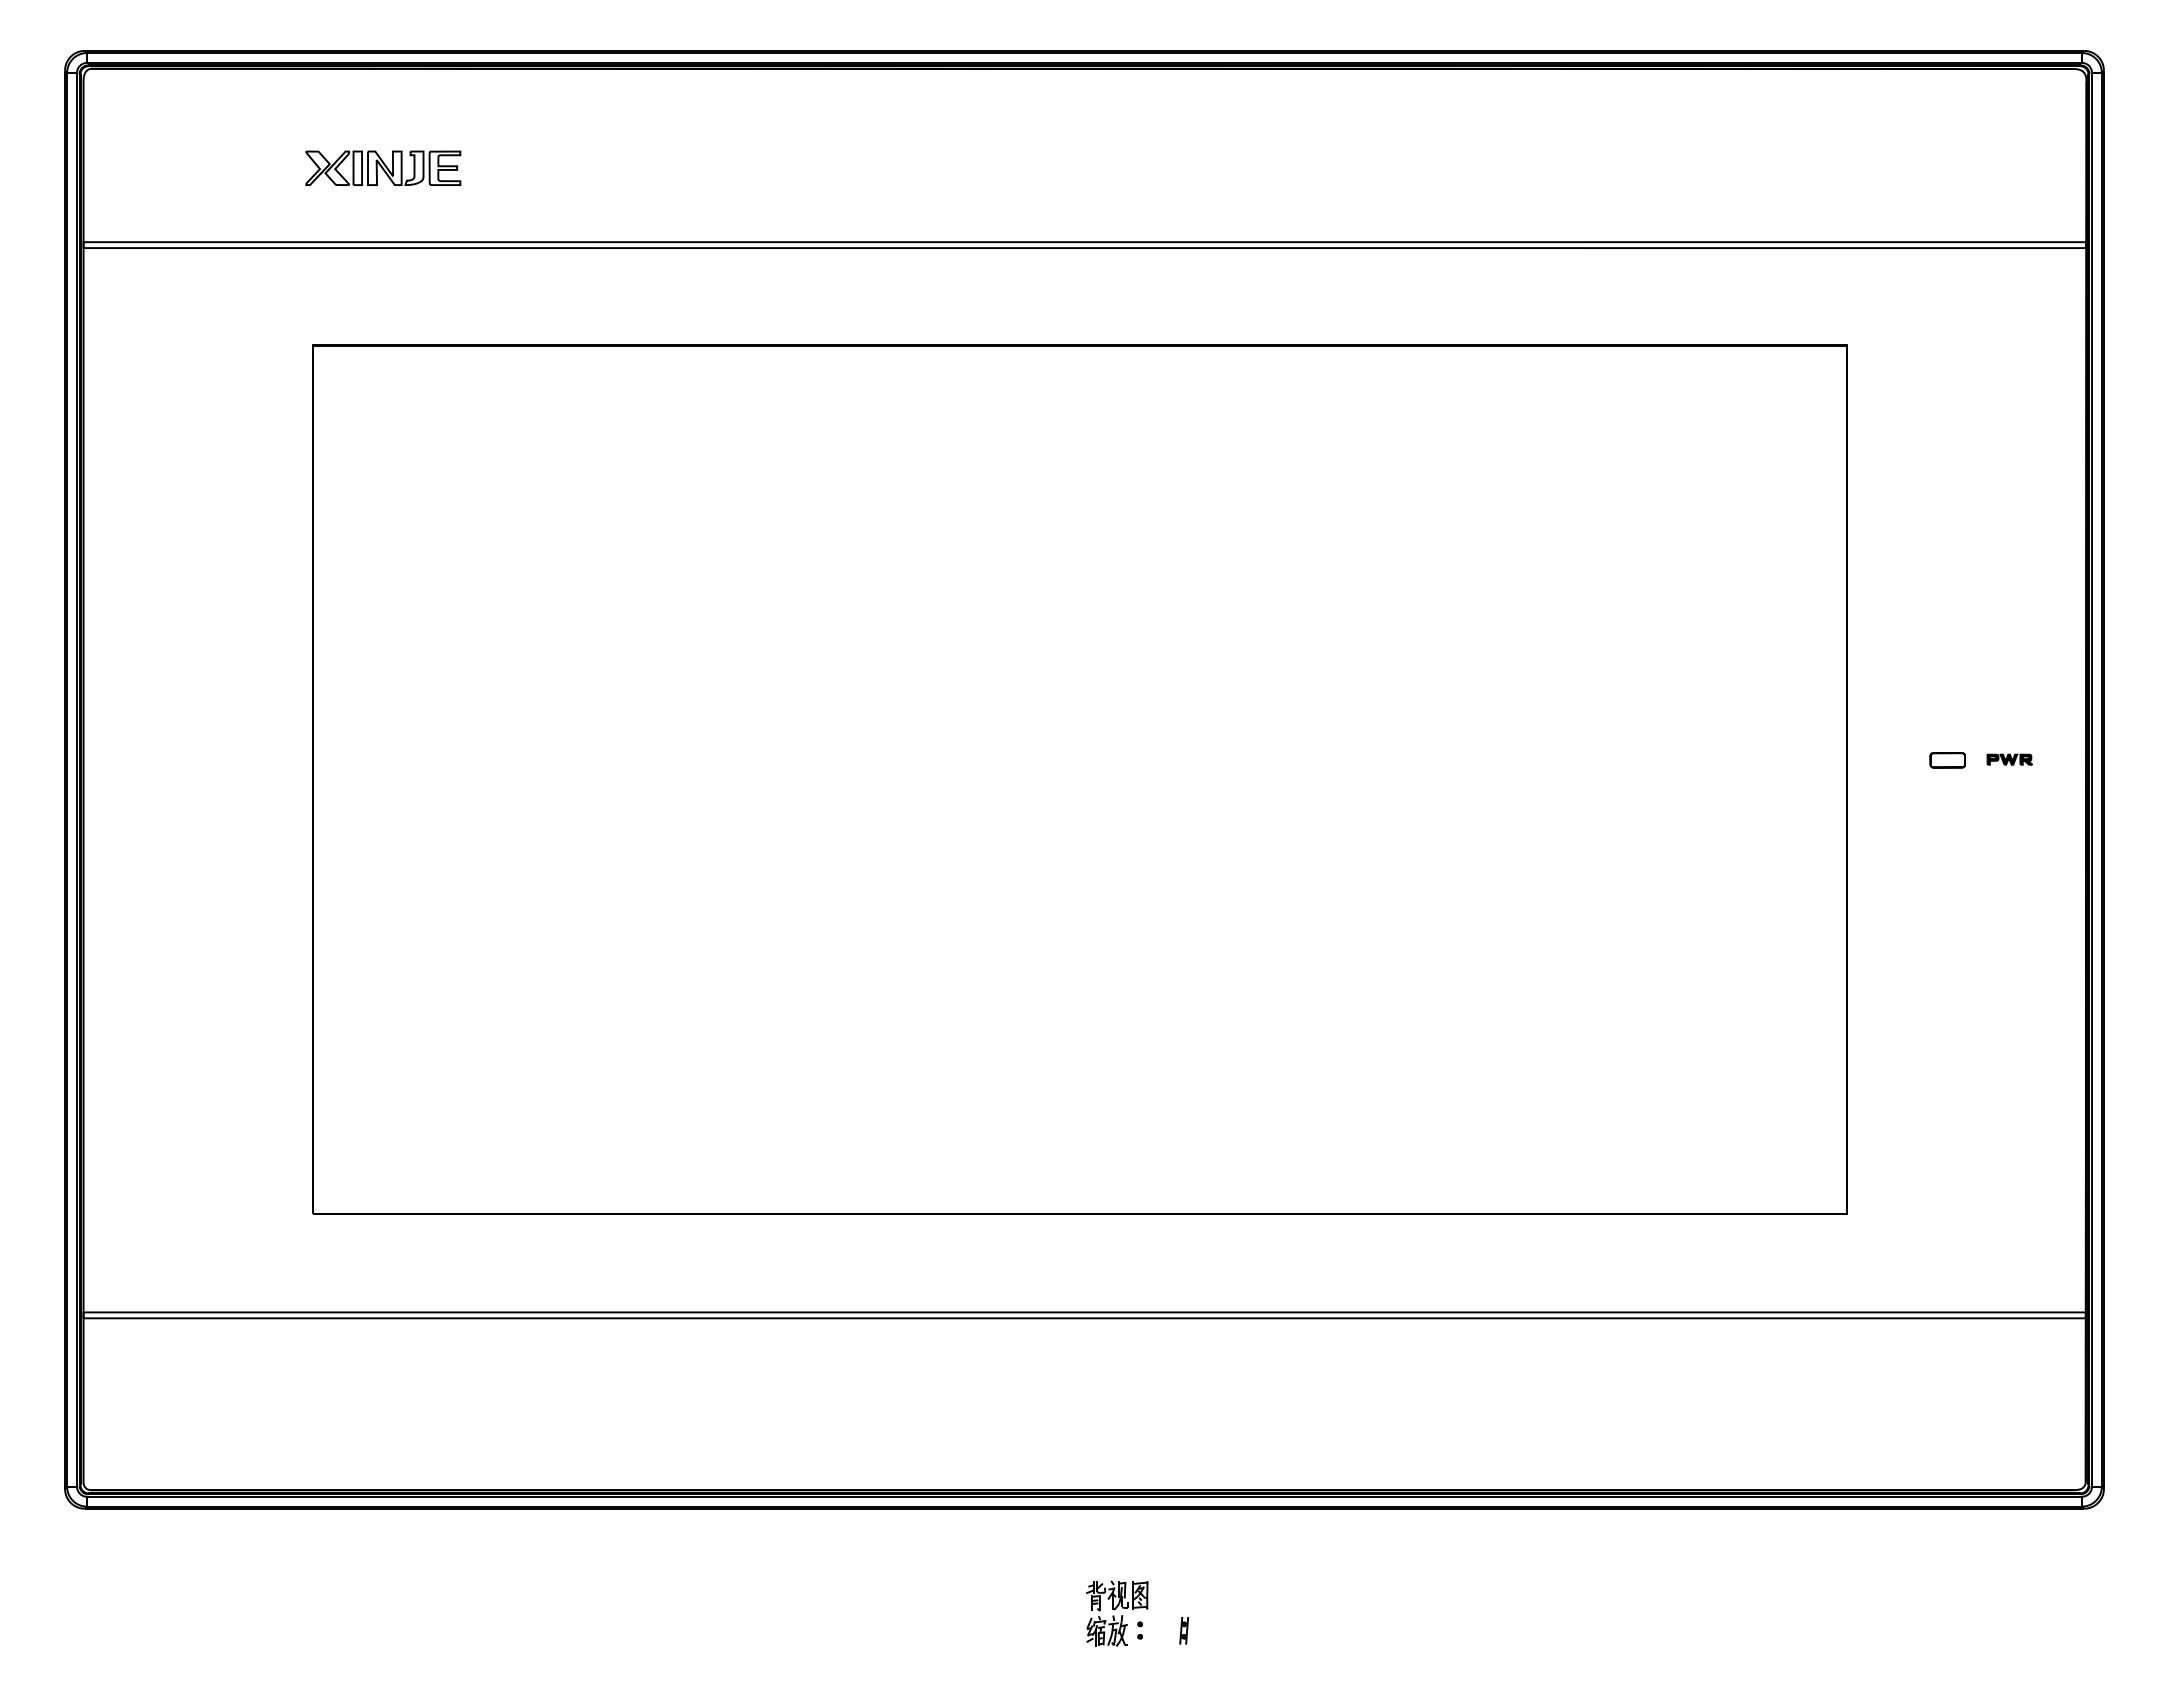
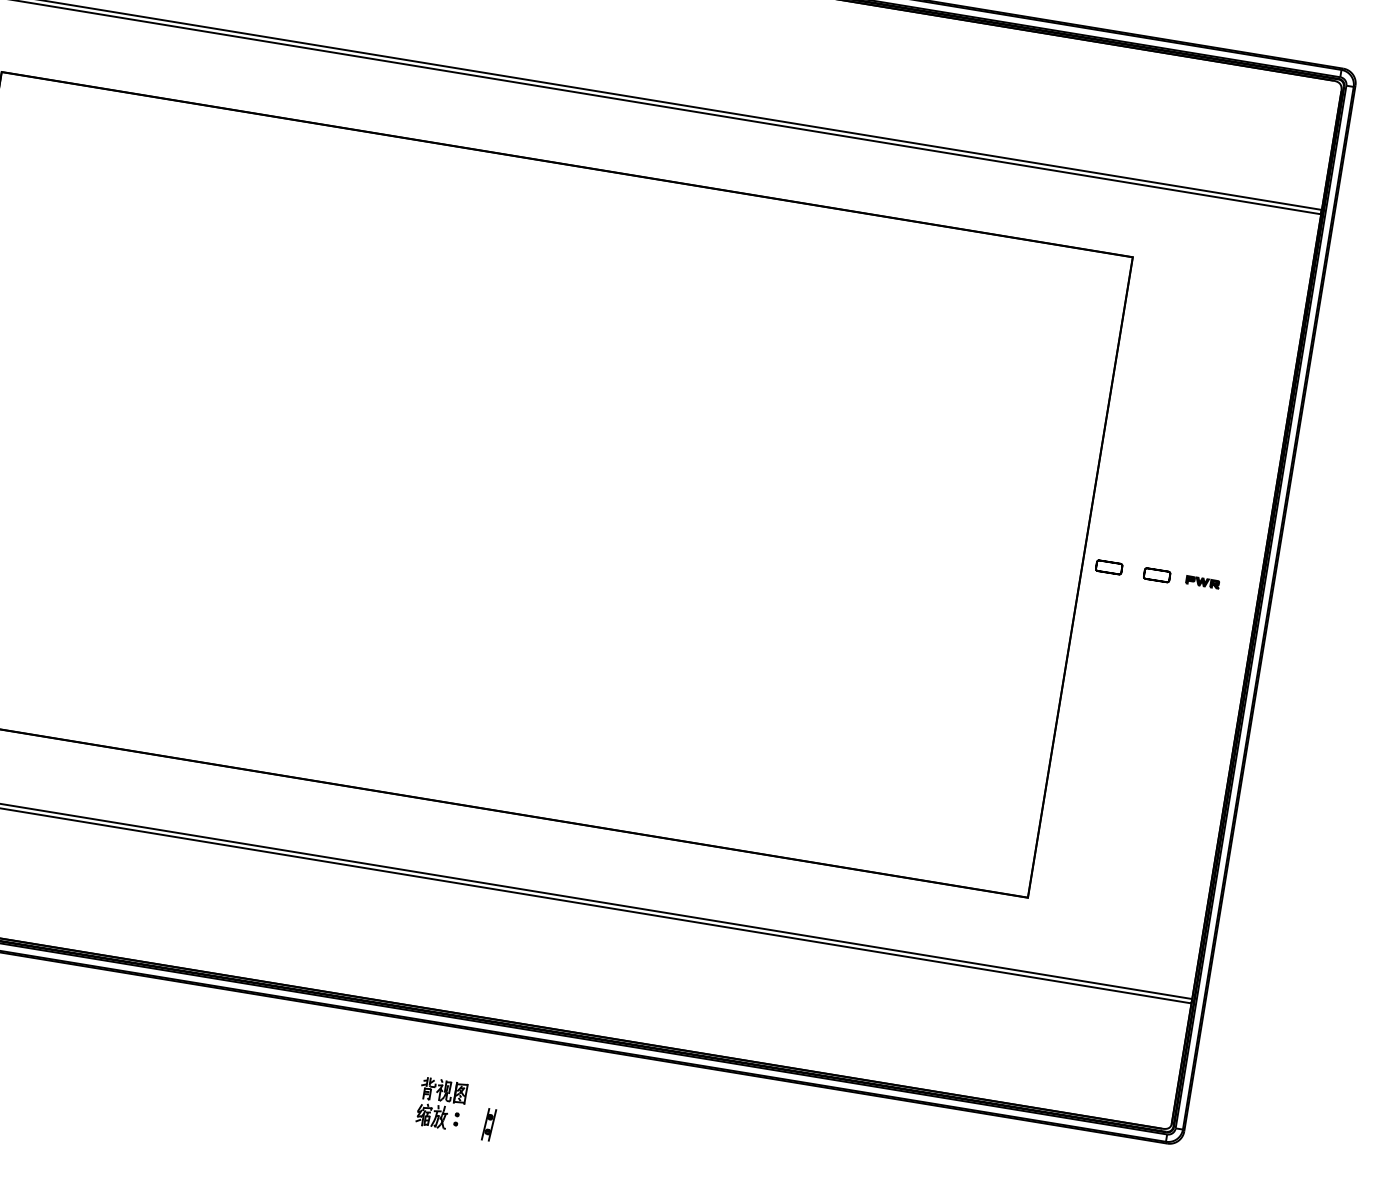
part: (1882, 760) -> (1108, 567), added
part: (1183, 1630) -> (488, 1124), size x1.6

